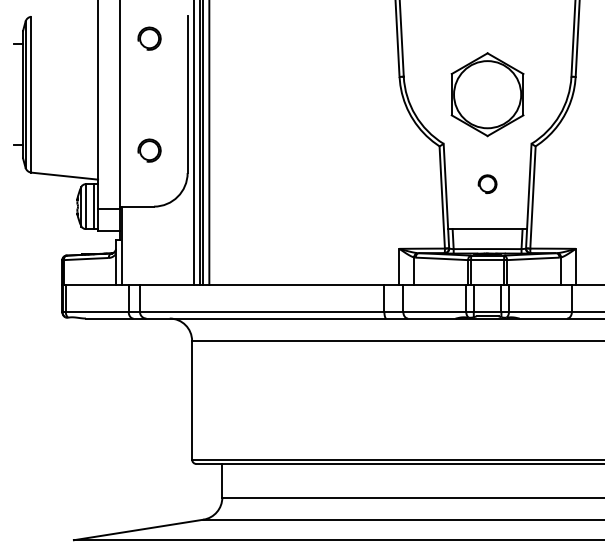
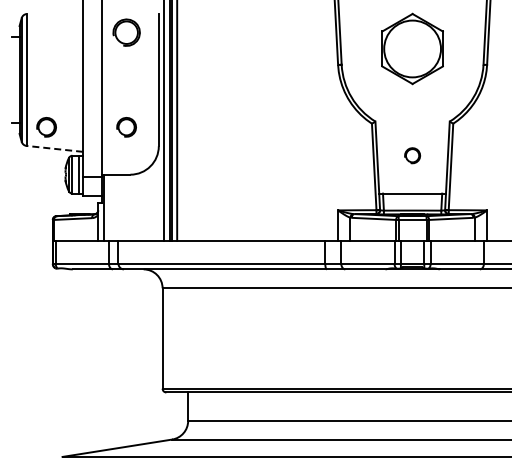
part: (149, 38) -> (126, 32), size x1.4
part: (487, 94) -> (412, 48), moved
part: (54, 150) -> (46, 127), added
line: (64, 175) -> (54, 148), solid -> dashed

